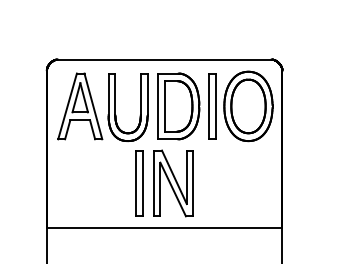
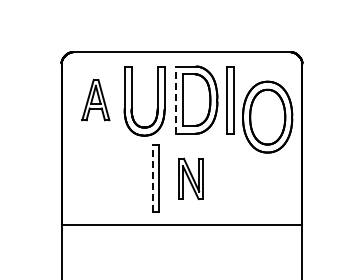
part: (80, 105) -> (95, 99), size x0.6
part: (248, 105) -> (267, 116), moved
line: (158, 106) -> (175, 100), solid -> dashed
line: (135, 183) -> (152, 178), solid -> dashed
part: (172, 183) -> (190, 178), size x0.6

